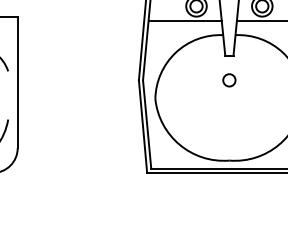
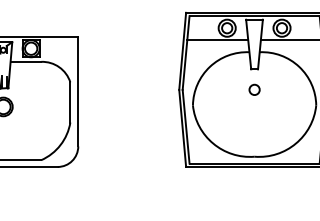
line: (8, 95) -> (70, 102), added

